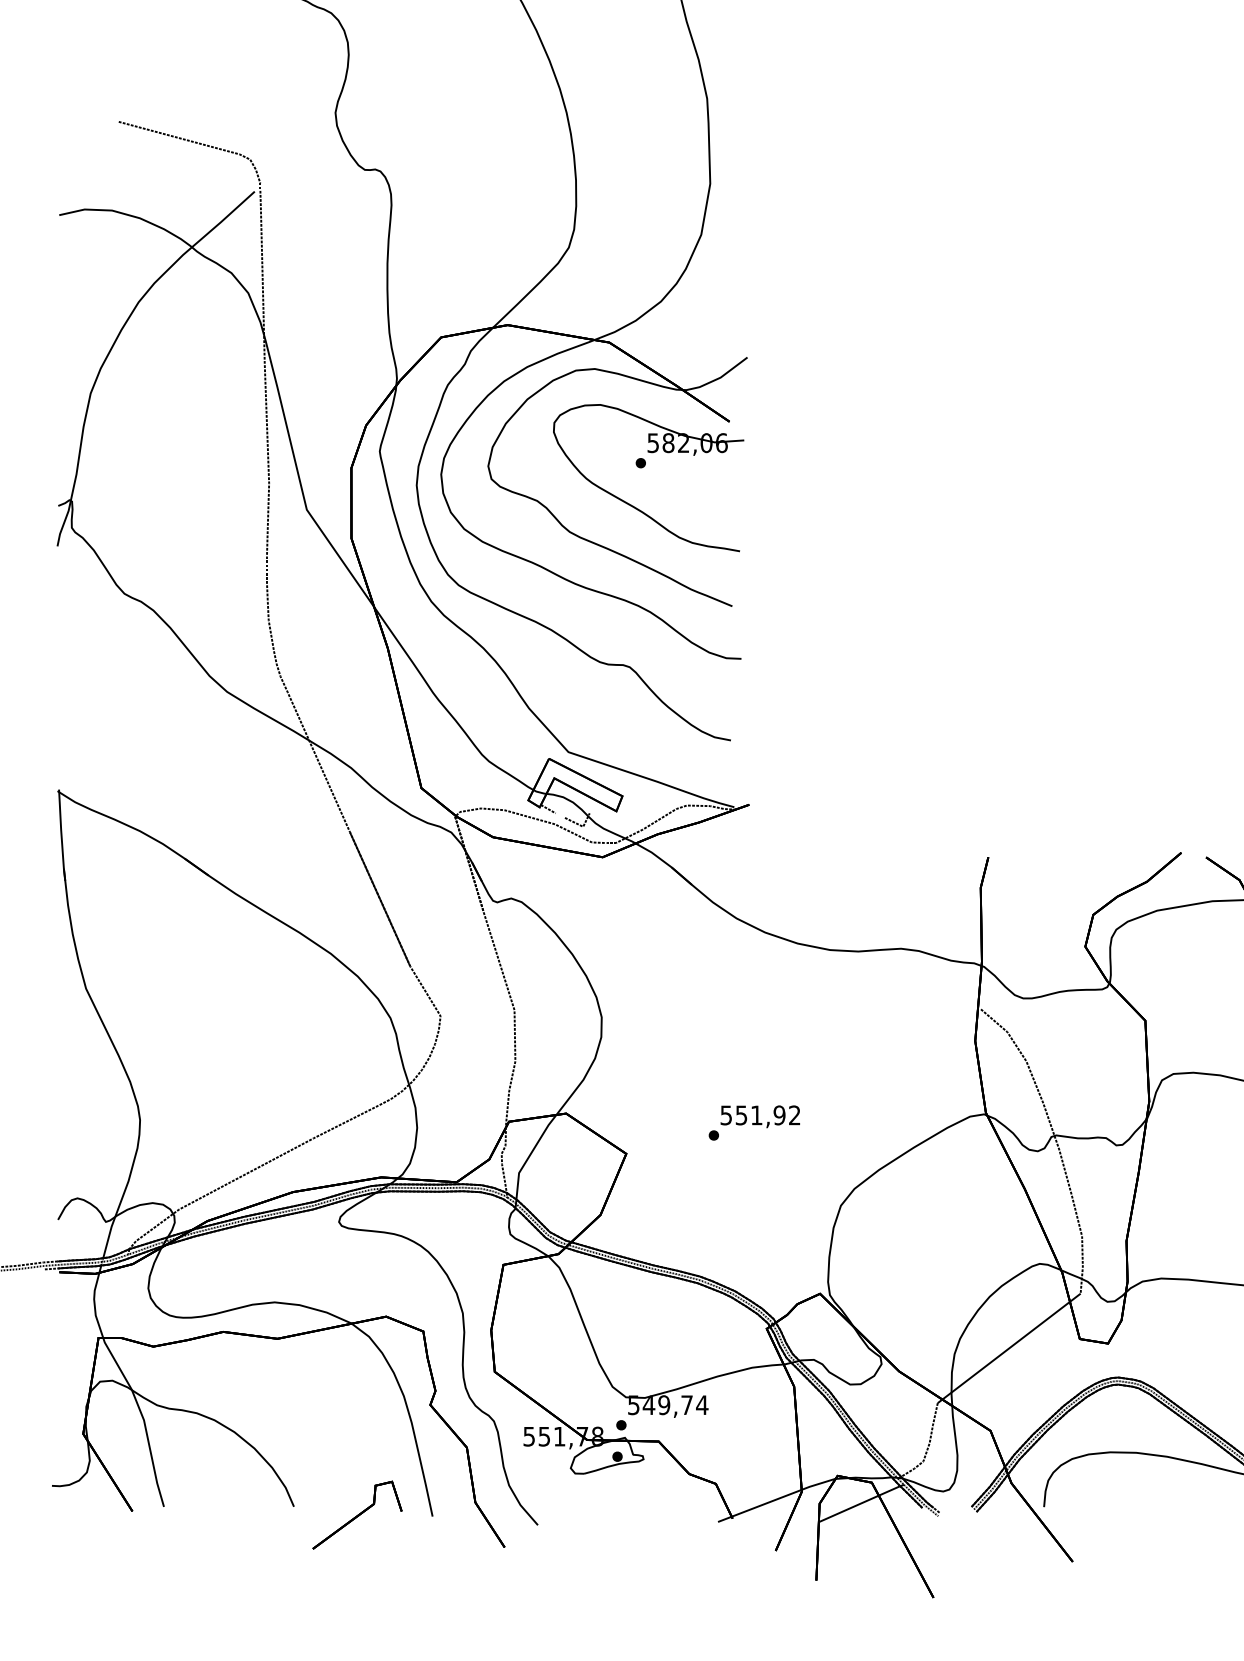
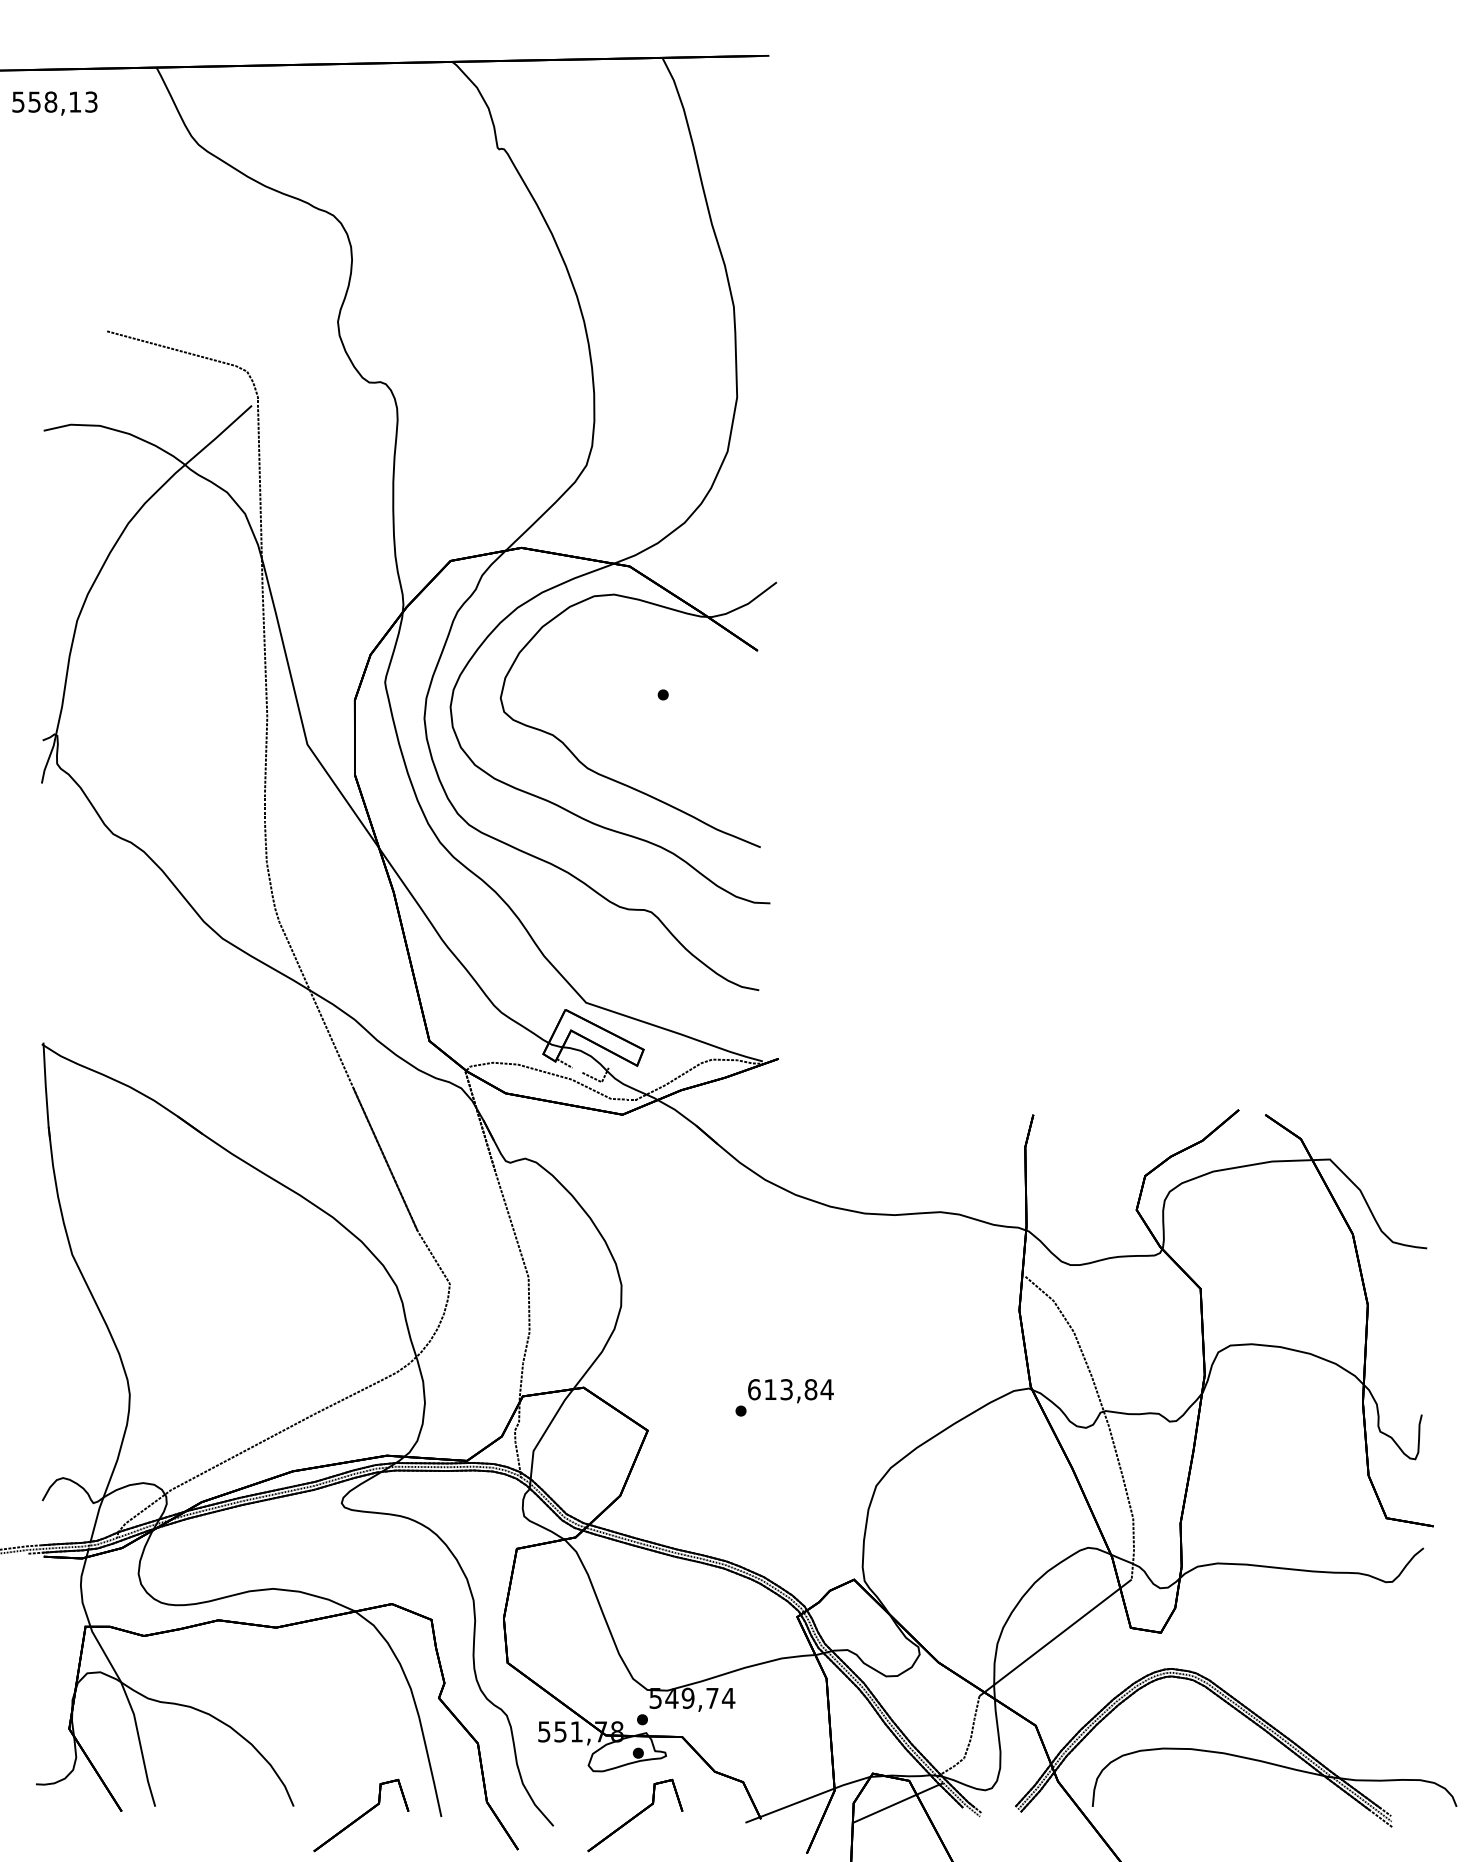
part: (650, 453) -> (673, 684), removed
text: (760, 1115) -> (790, 1389), 551,92 -> 613,84
part: (614, 1515) -> (635, 1815), added

